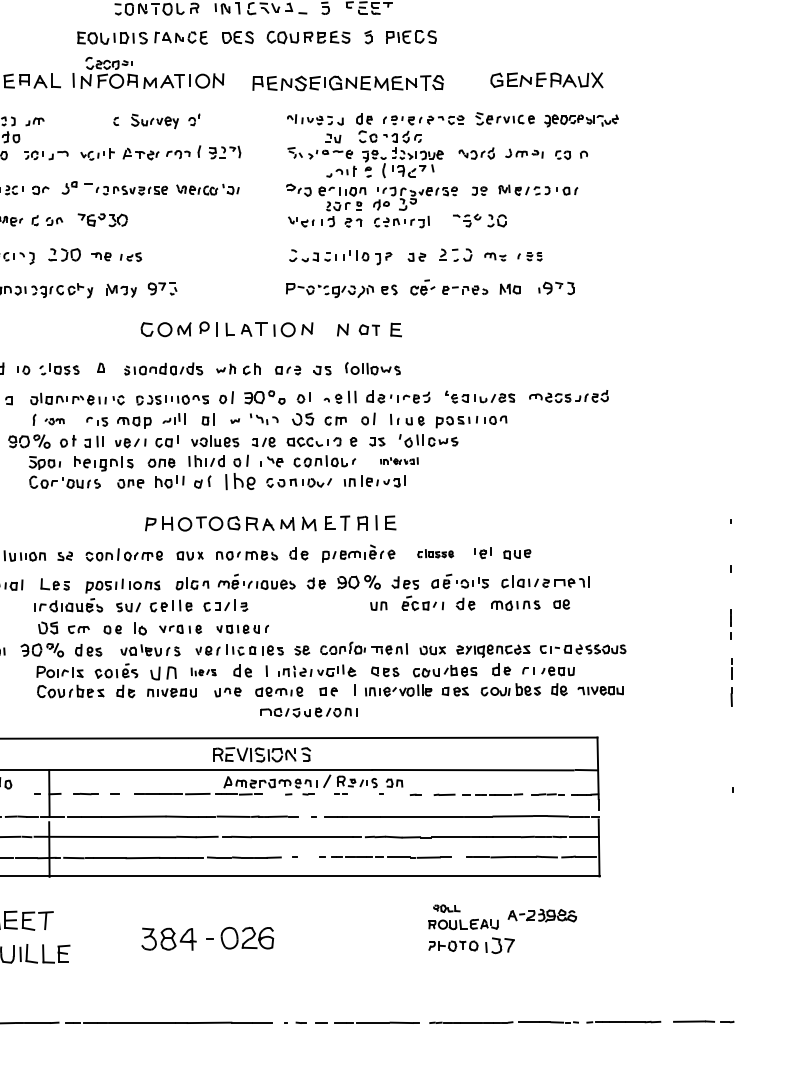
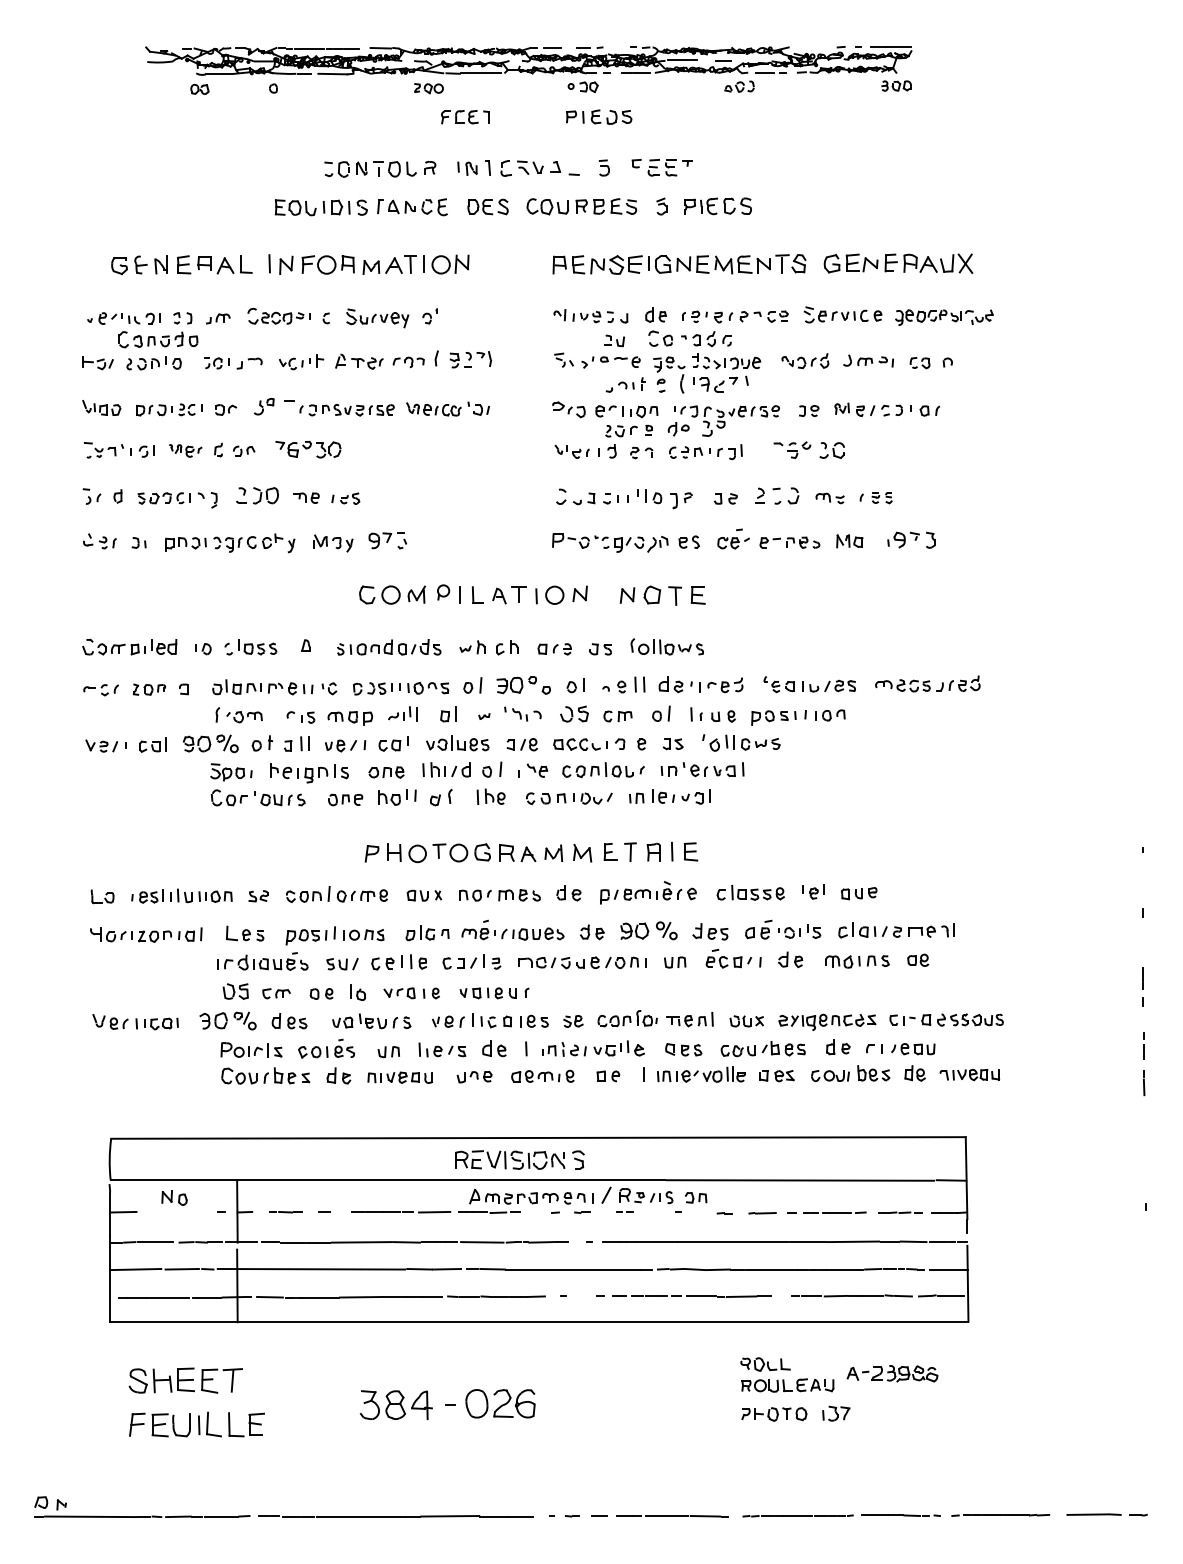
part: (108, 62) -> (278, 315), moved
part: (348, 83) -> (679, 264), moved
part: (369, 329) -> (662, 595), size x1.43
part: (54, 421) -> (244, 717), size x1.43
part: (399, 460) -> (702, 769), size x1.67
part: (239, 481) -> (490, 796), size x0.71
part: (435, 553) -> (750, 892), size x1.43
part: (203, 671) -> (442, 1049), size x1.43
part: (163, 673) -> (388, 1052), size x0.62
part: (309, 712) -> (582, 962), moved
part: (446, 908) -> (765, 1364), size x1.43
part: (500, 945) -> (836, 1413), size x0.71

